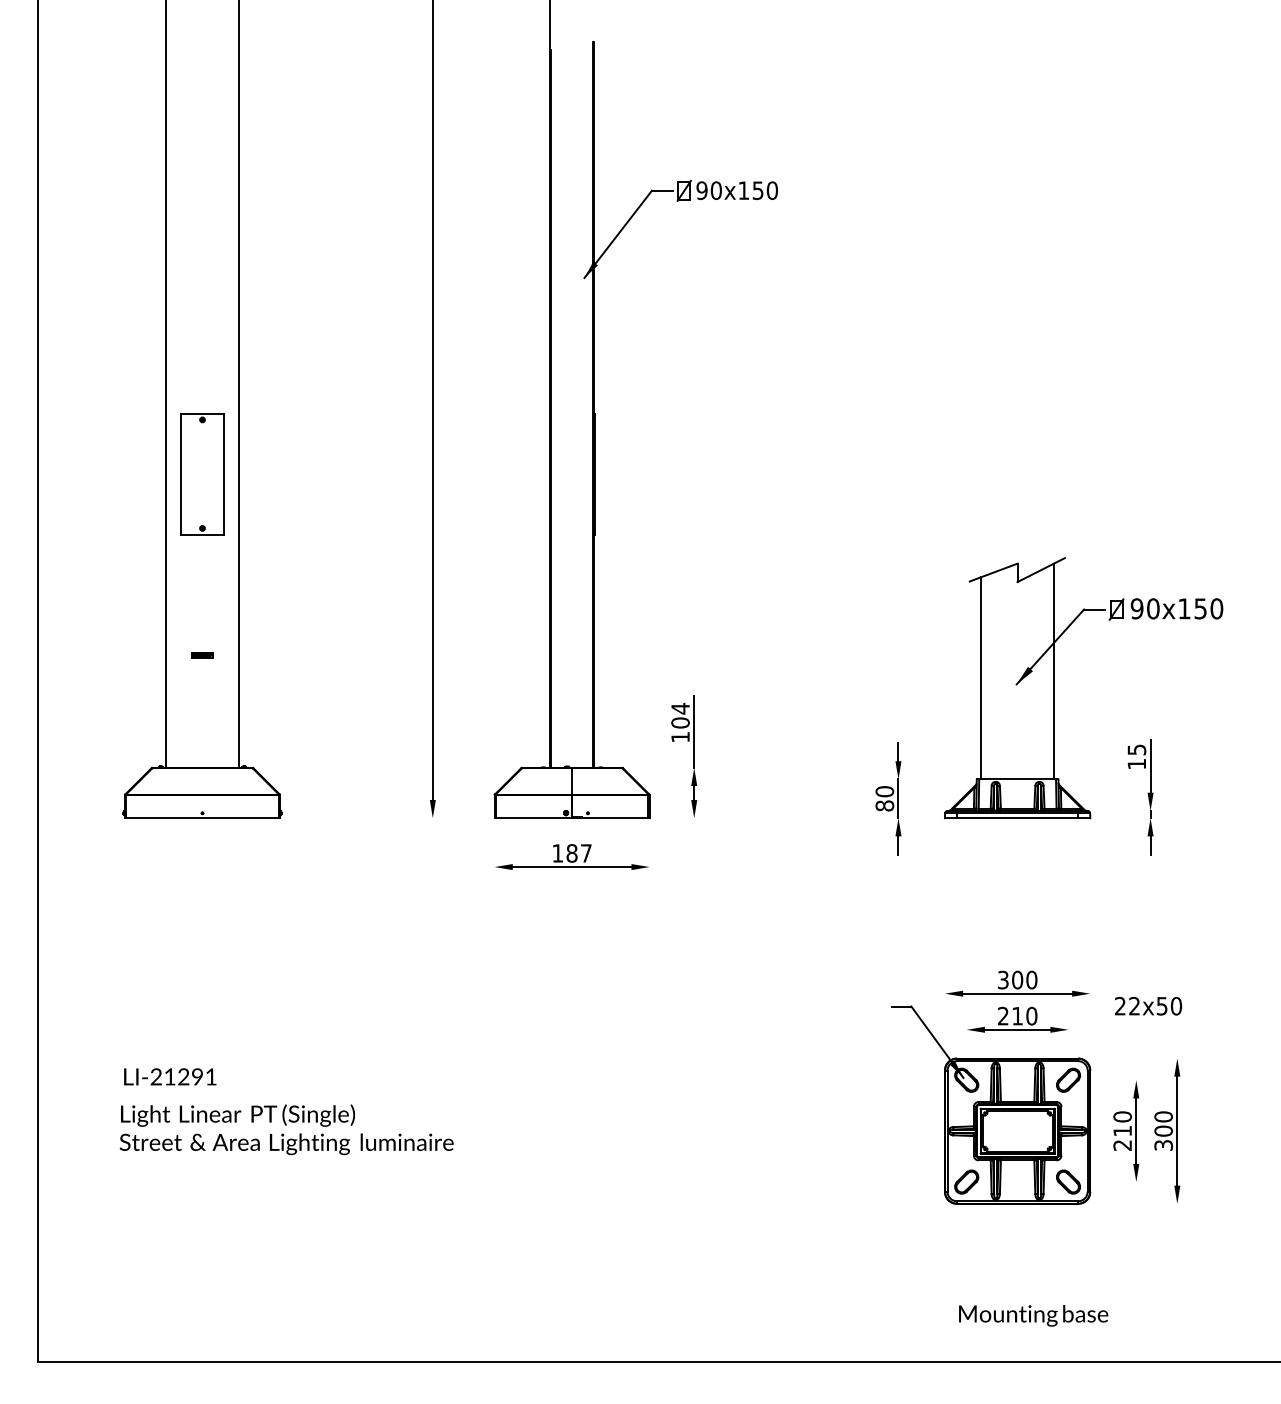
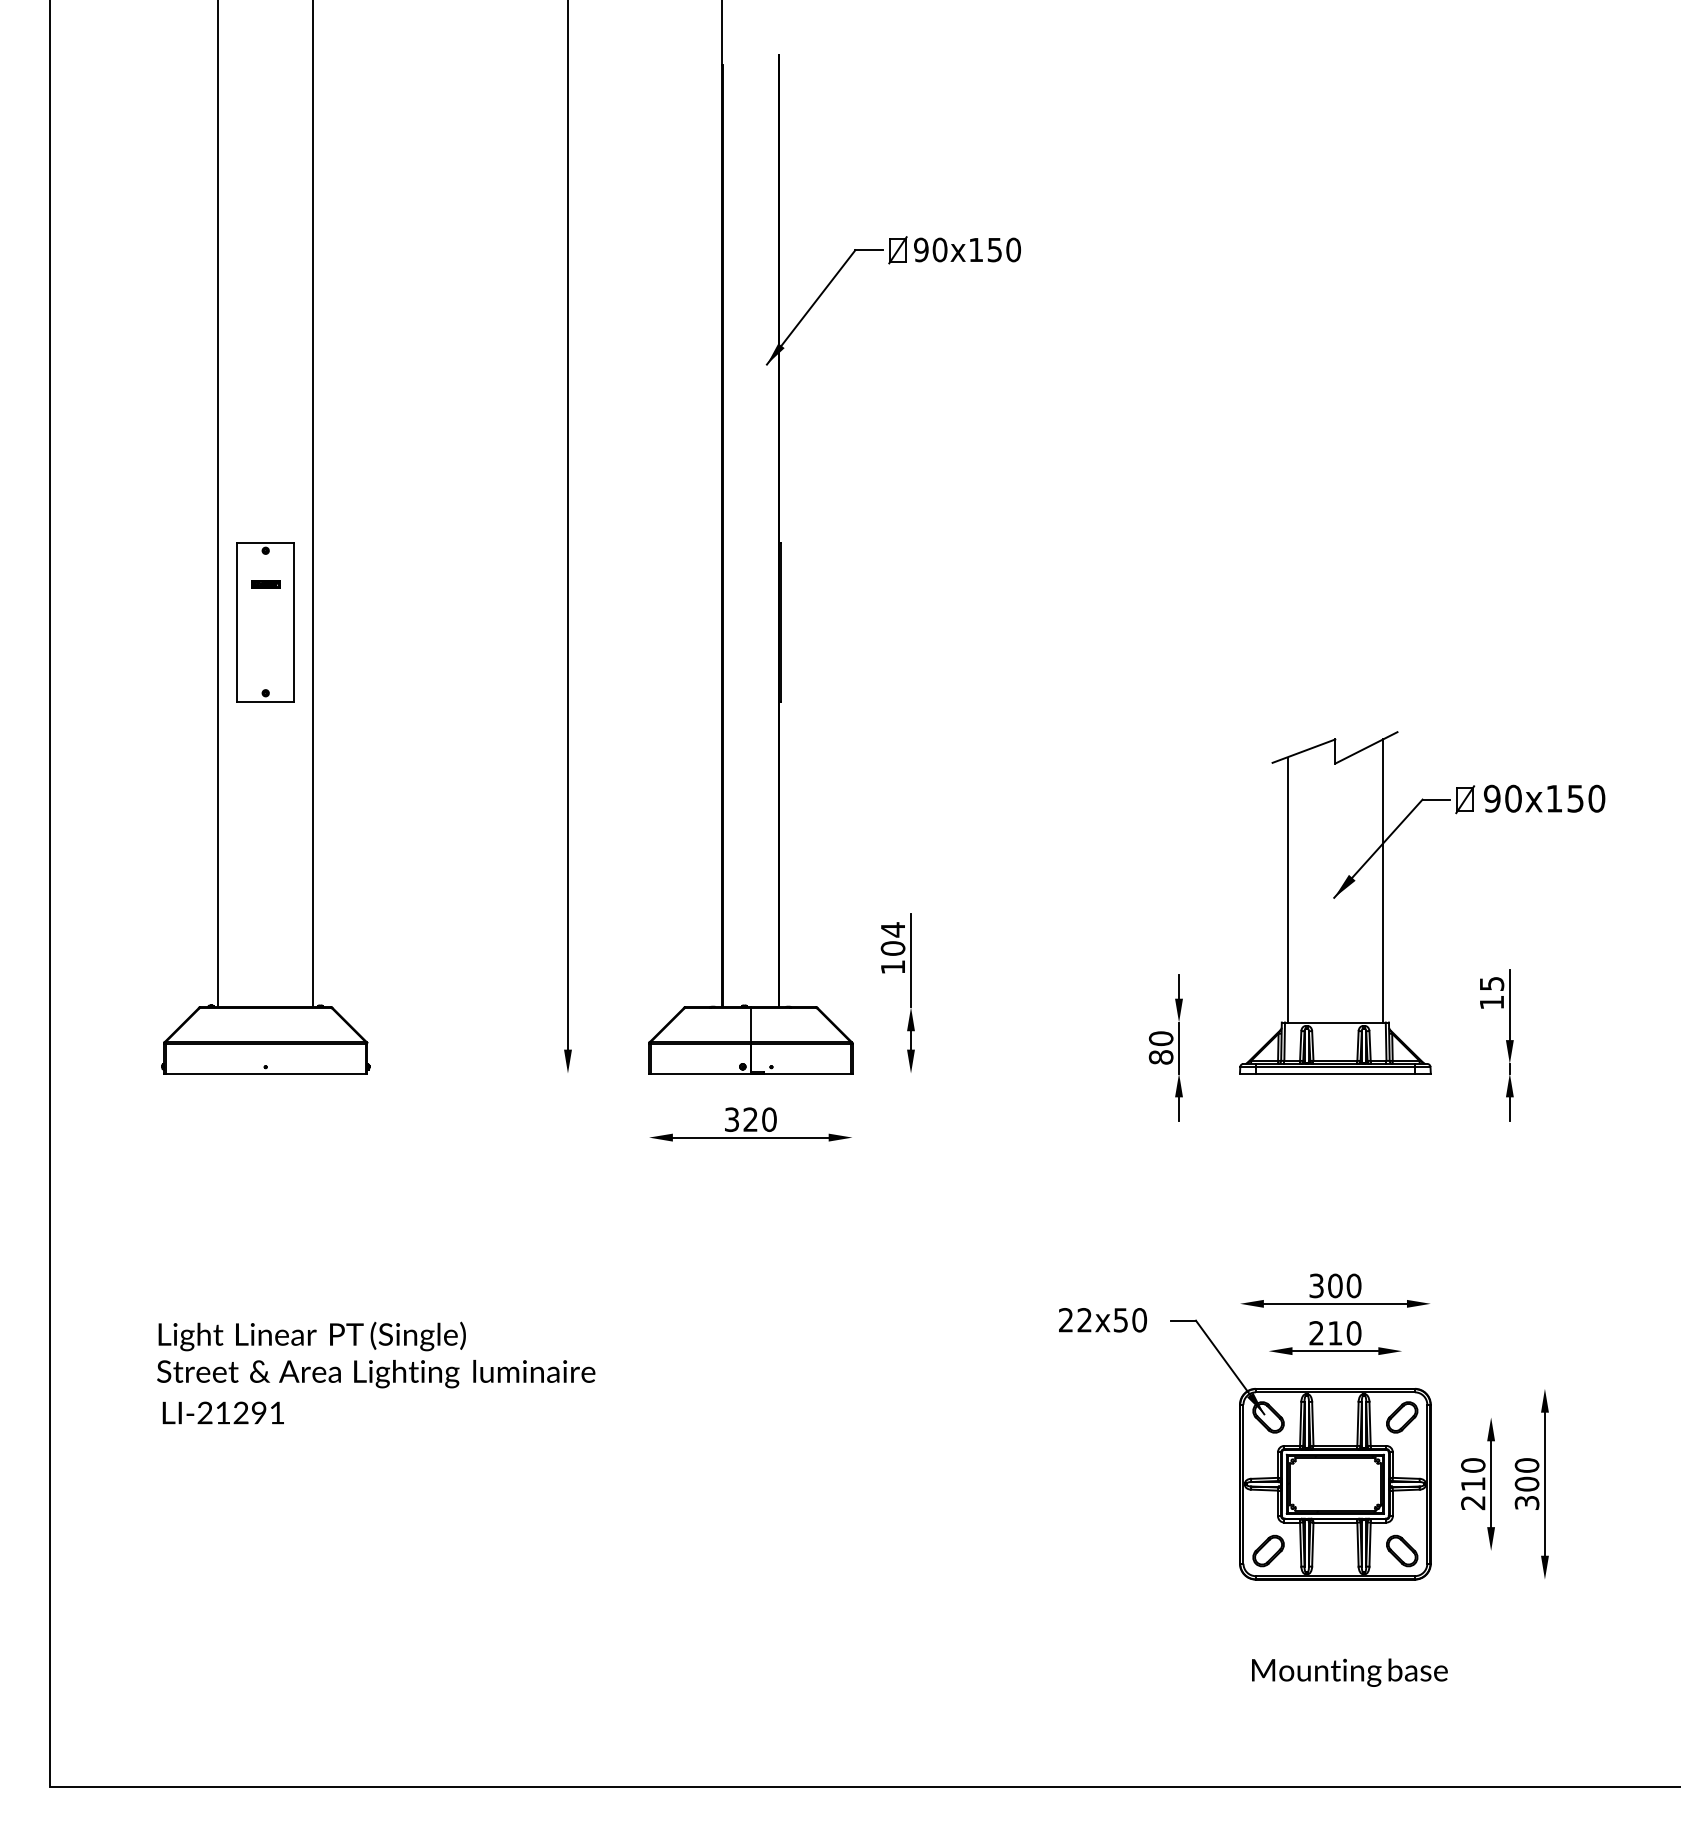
part: (202, 655) -> (265, 584), moved
text: (571, 853) -> (749, 1119), 187 -> 320
text: (1148, 1005) -> (1102, 1319), moved
text: (286, 1129) -> (375, 1354), moved
text: (1033, 1315) -> (1349, 1672), moved

